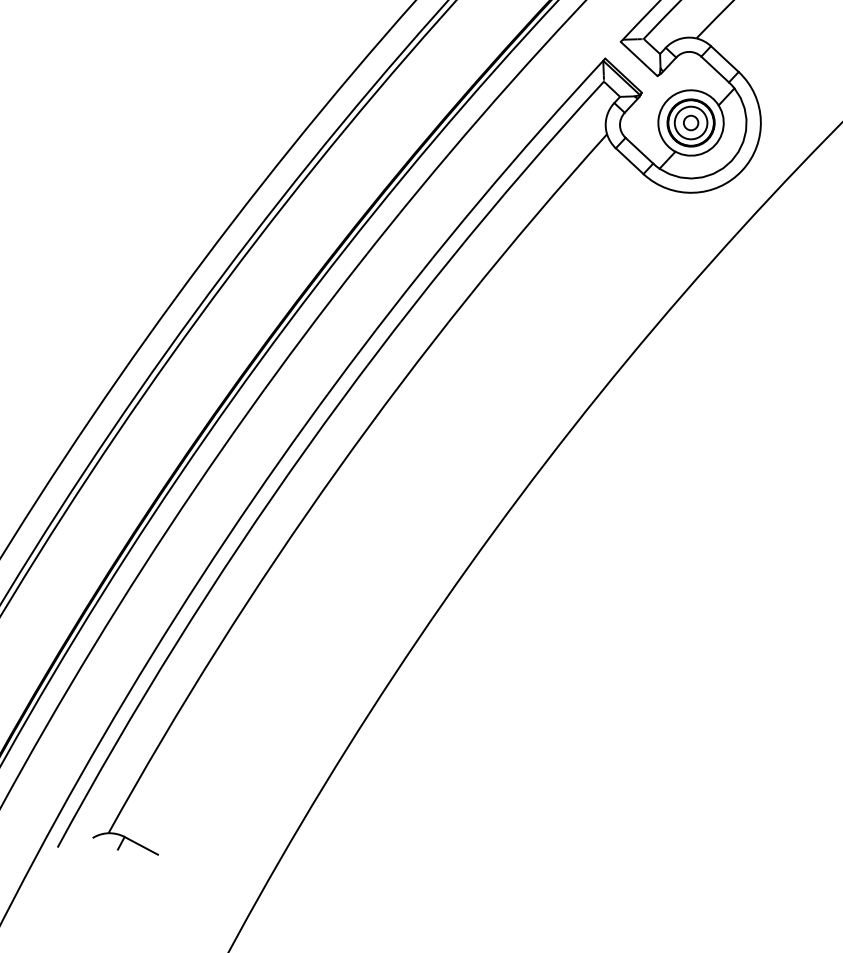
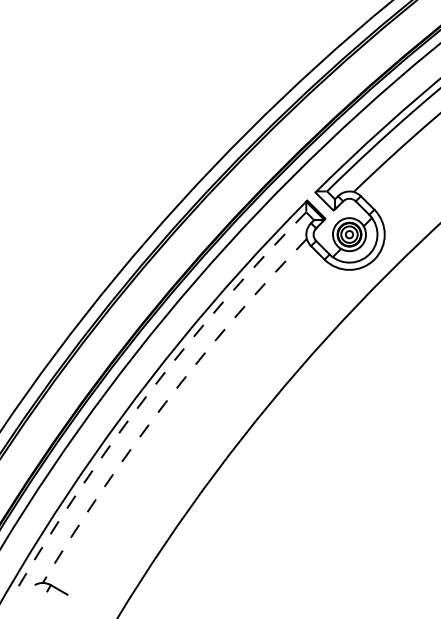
arc: (306, 447) -> (149, 391), solid -> dashed
arc: (338, 469) -> (165, 403), solid -> dashed

